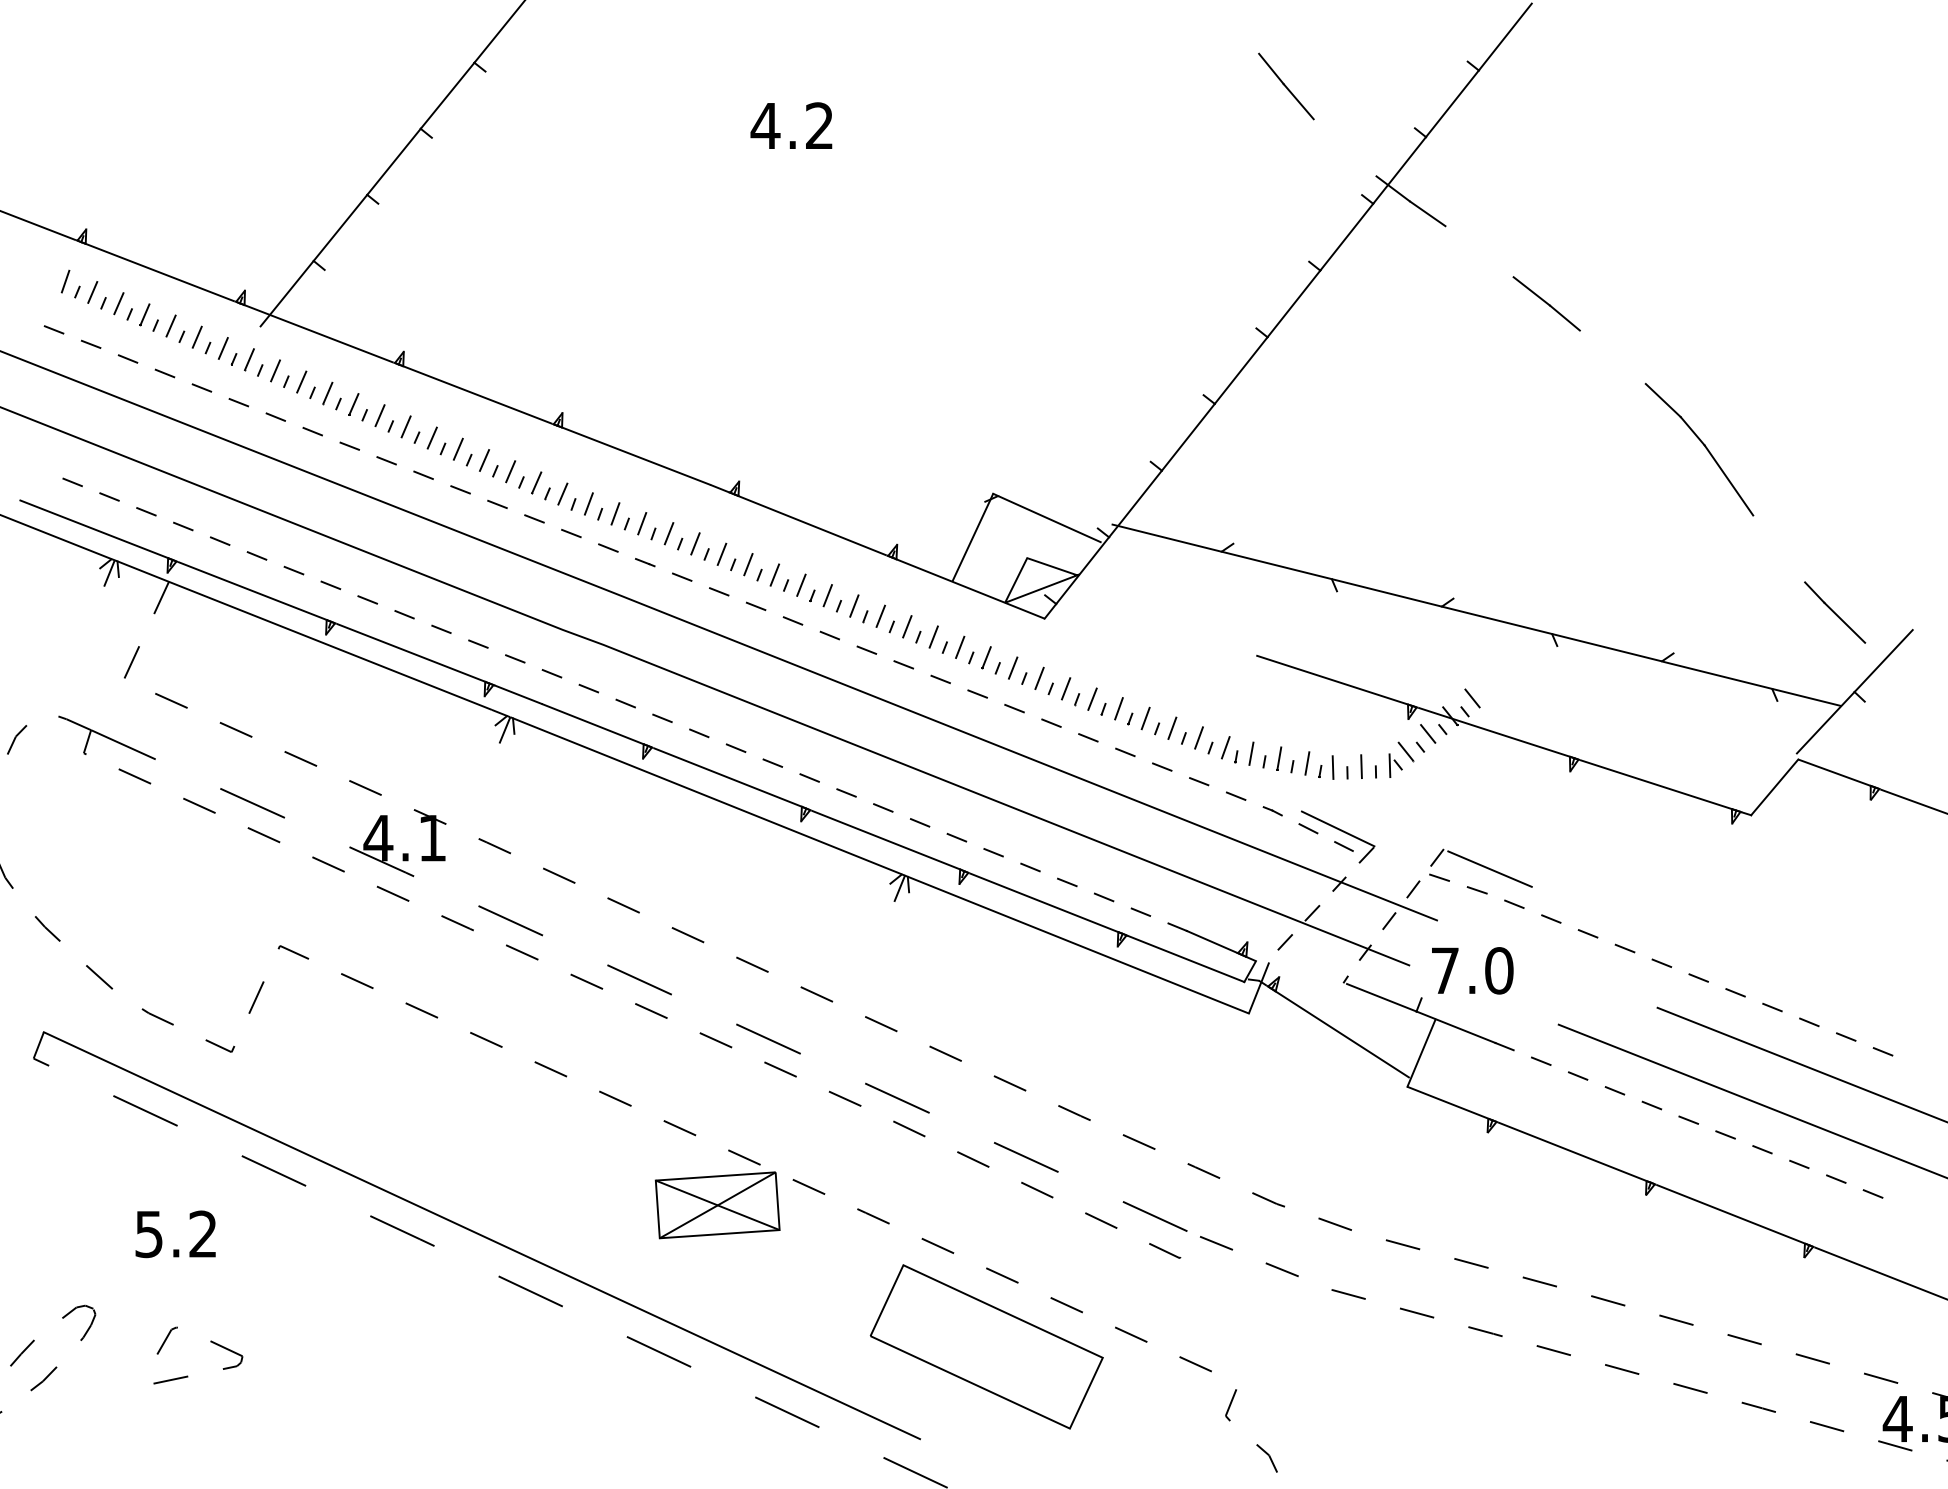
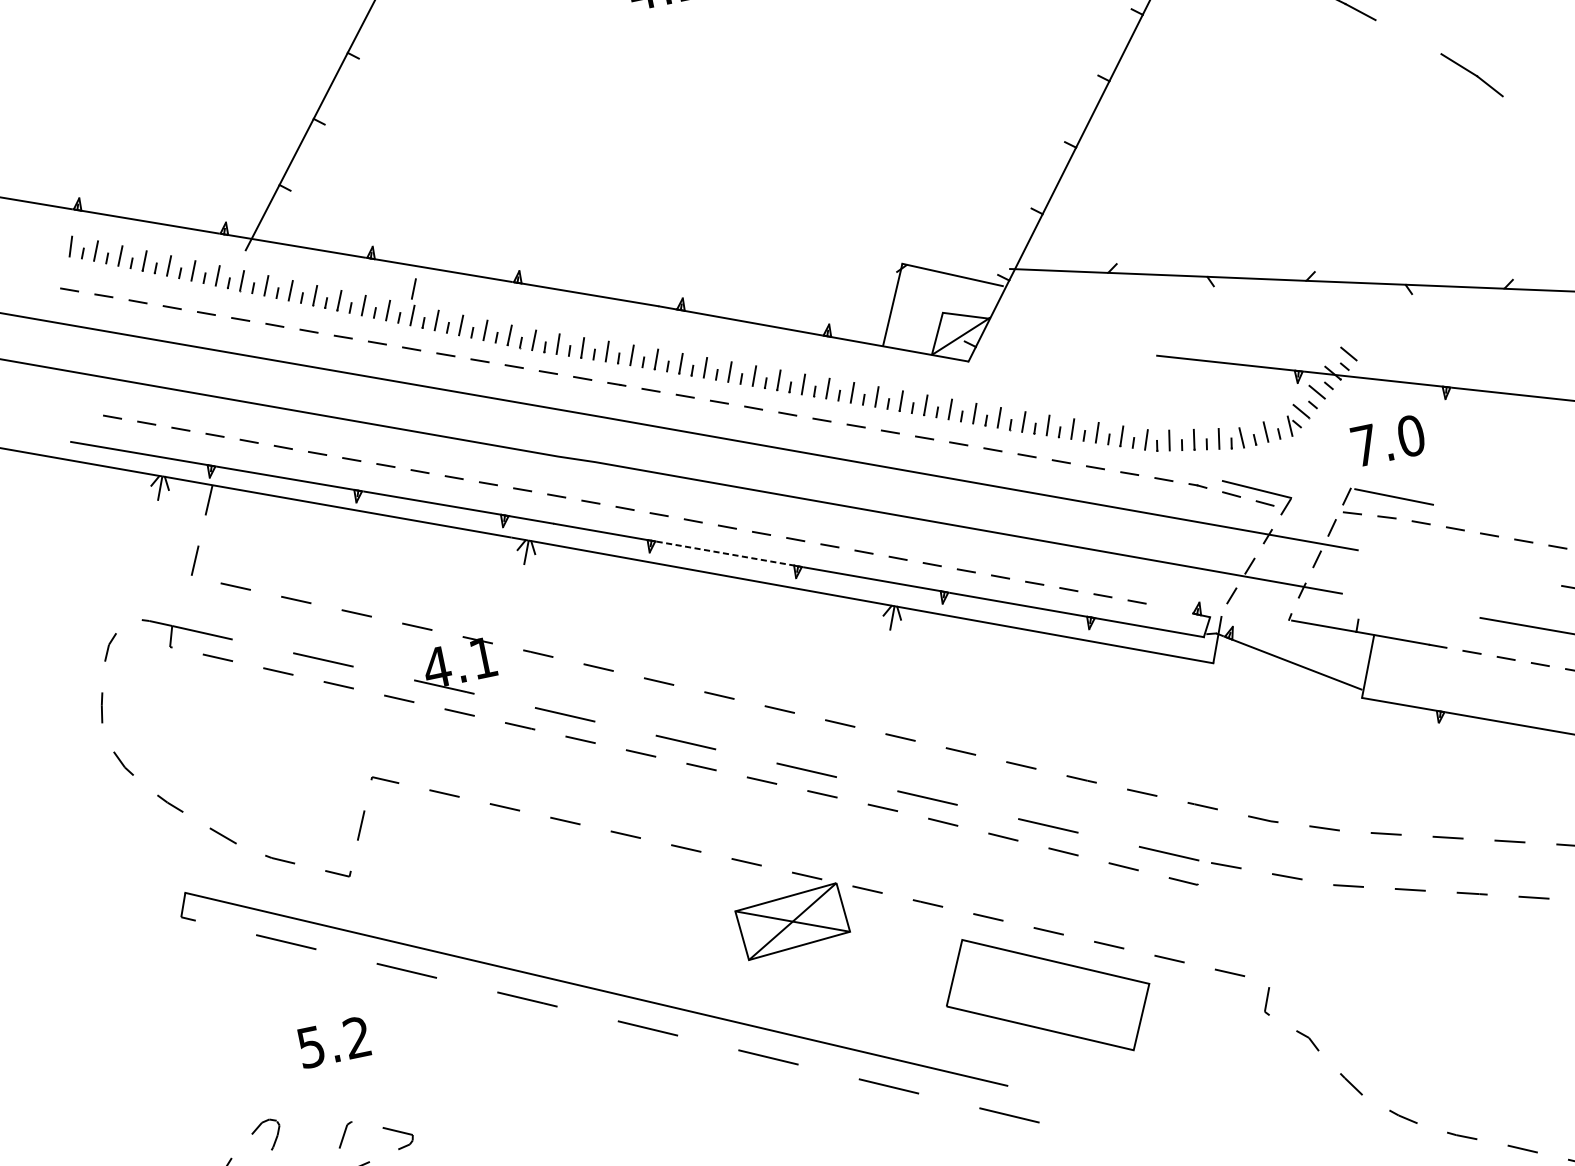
line: (439, 408) -> (413, 288), added
line: (1728, 480) -> (1529, 122), removed
line: (734, 779) -> (731, 554), solid -> dashed
line: (1211, 941) -> (1168, 608), removed
text: (1472, 970) -> (1388, 440), moved

